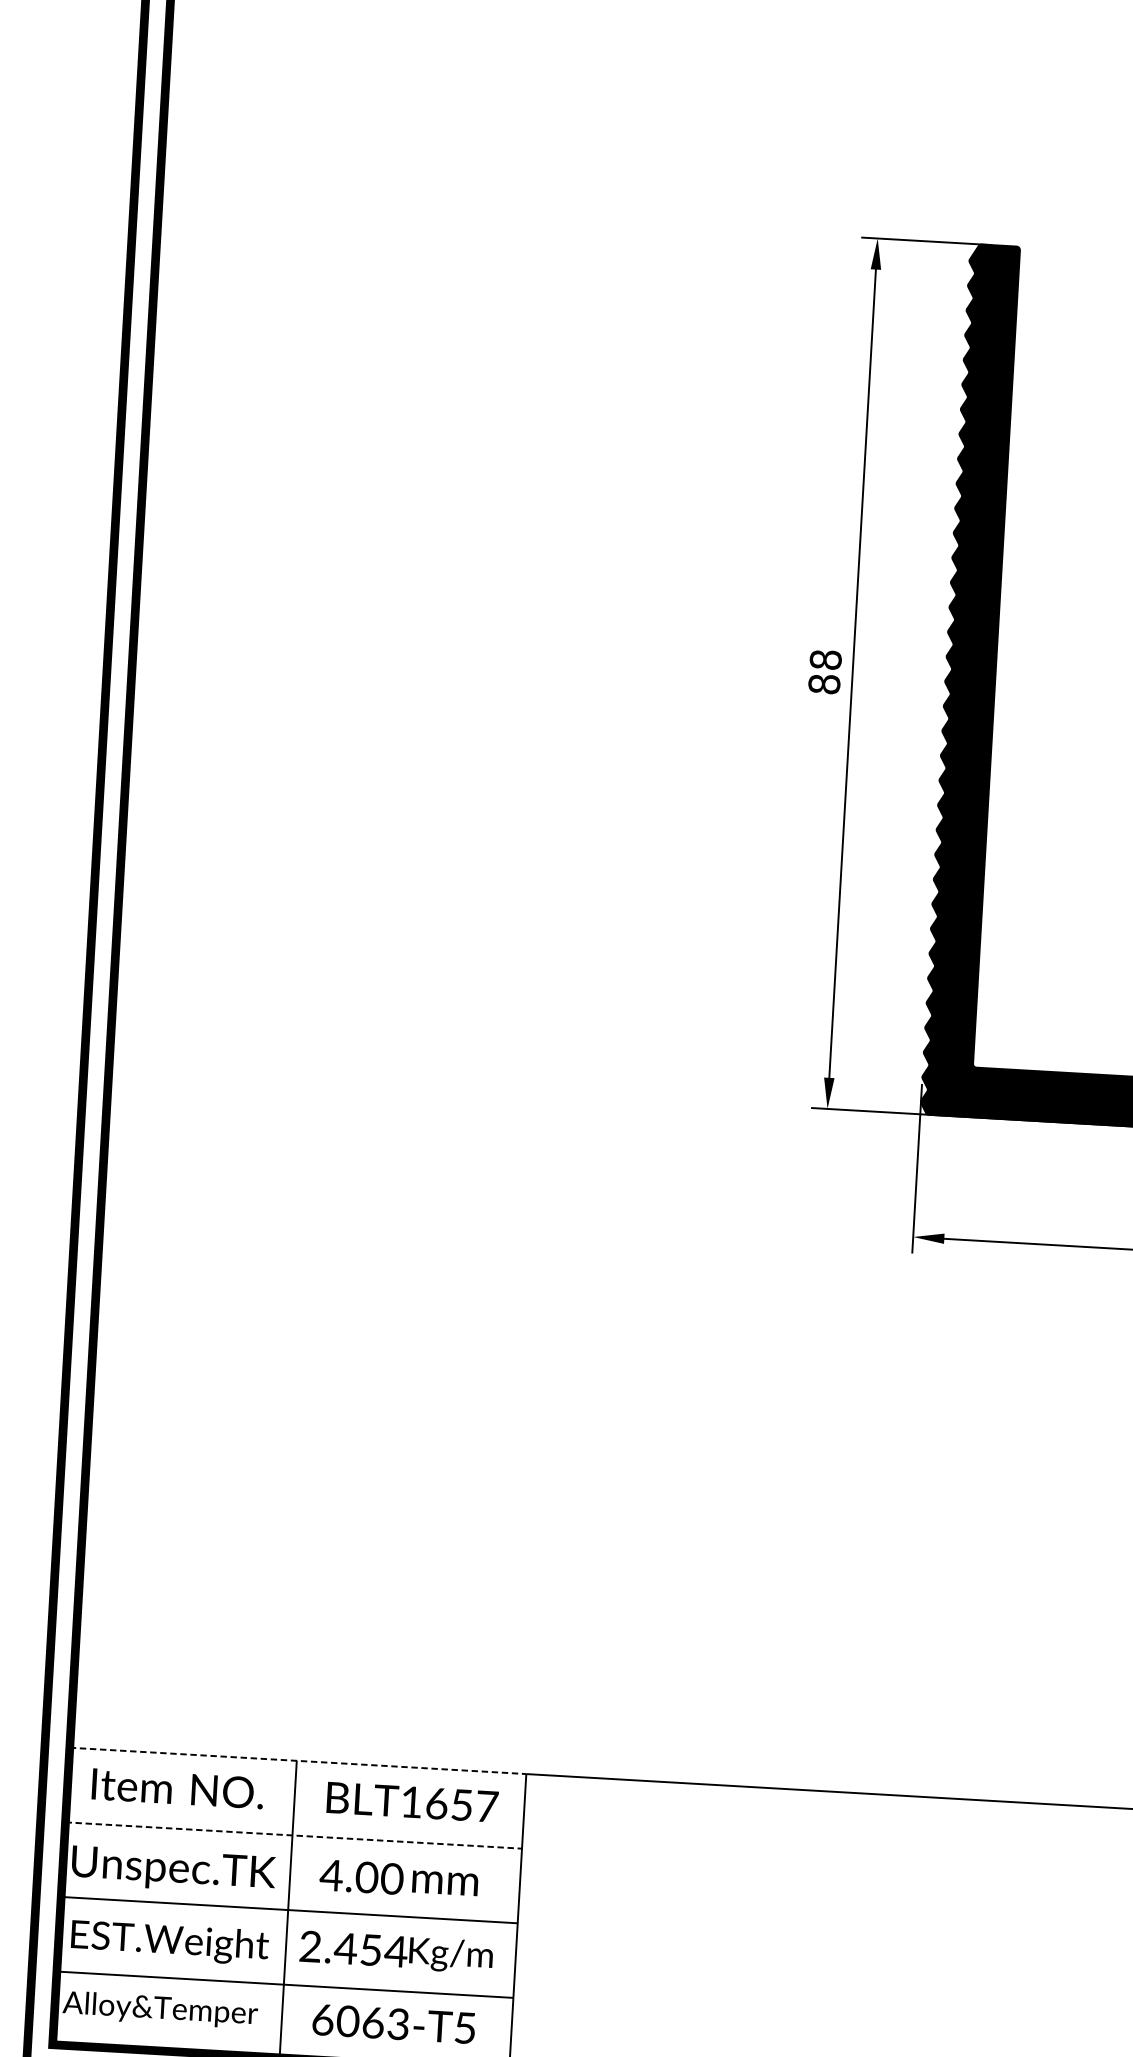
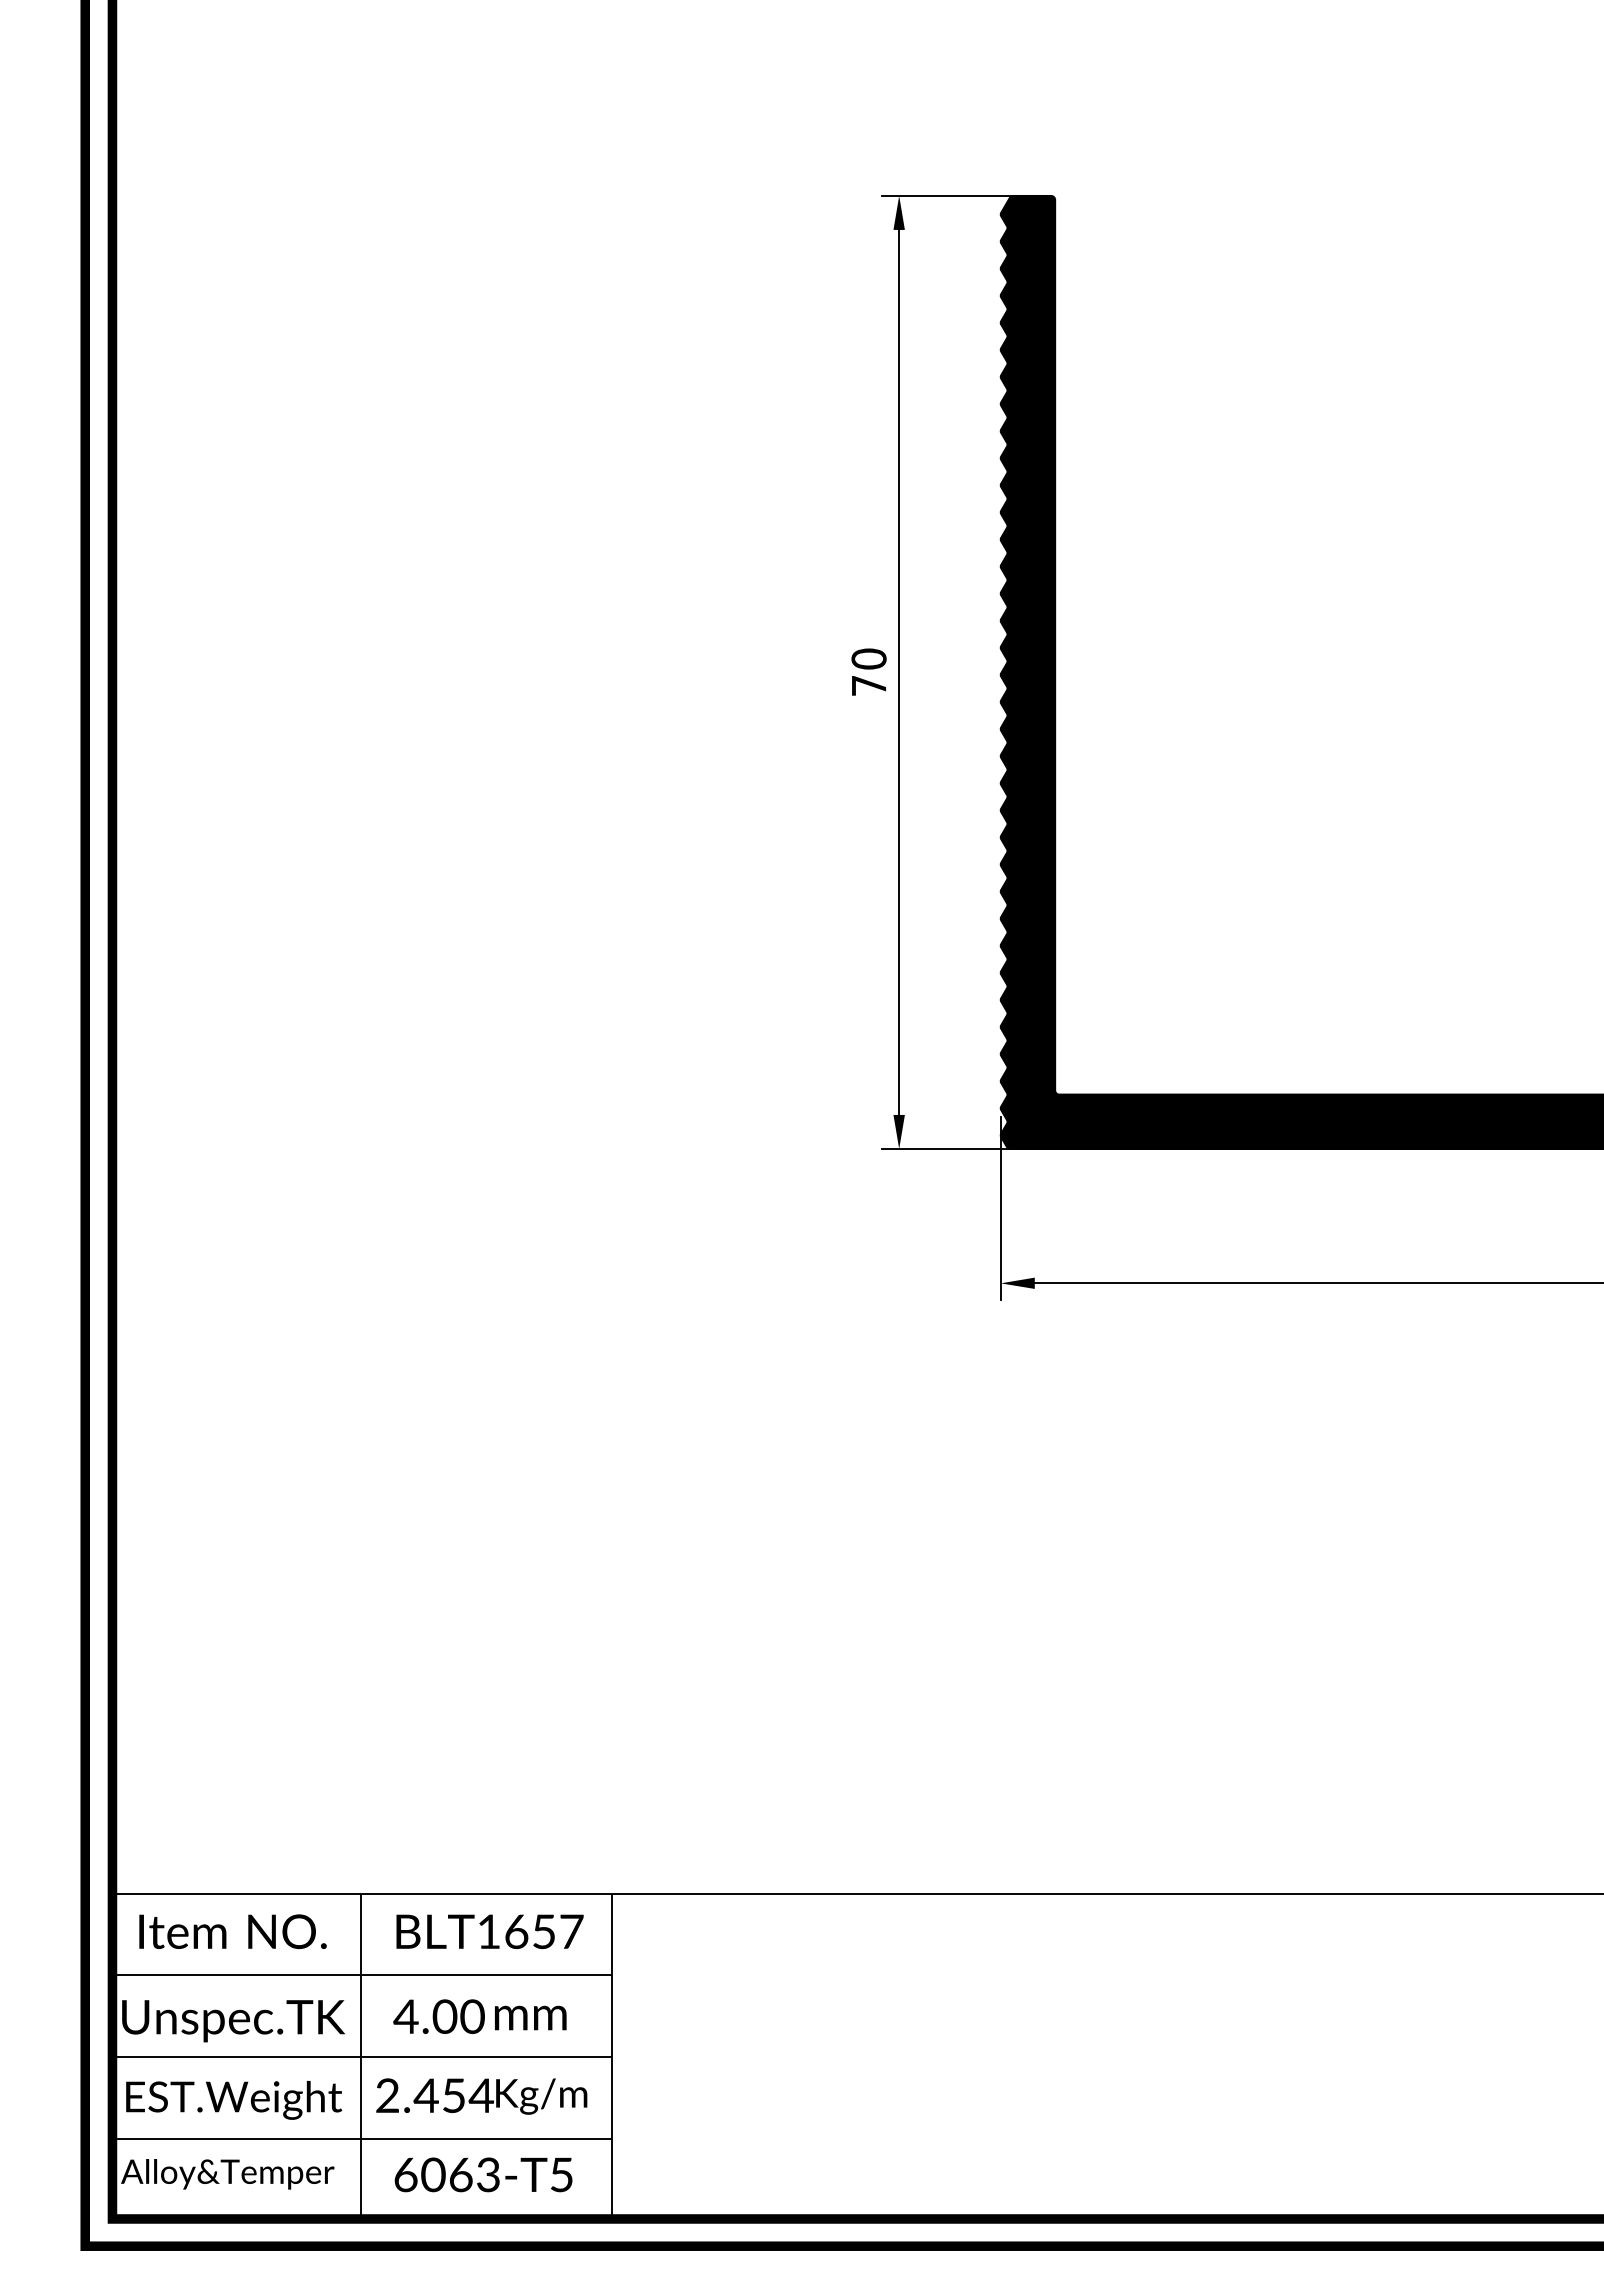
text: (824, 672) -> (868, 672), 88 -> 70
line: (298, 1760) -> (362, 1893), dashed -> solid
line: (293, 1835) -> (362, 1975), dashed -> solid

